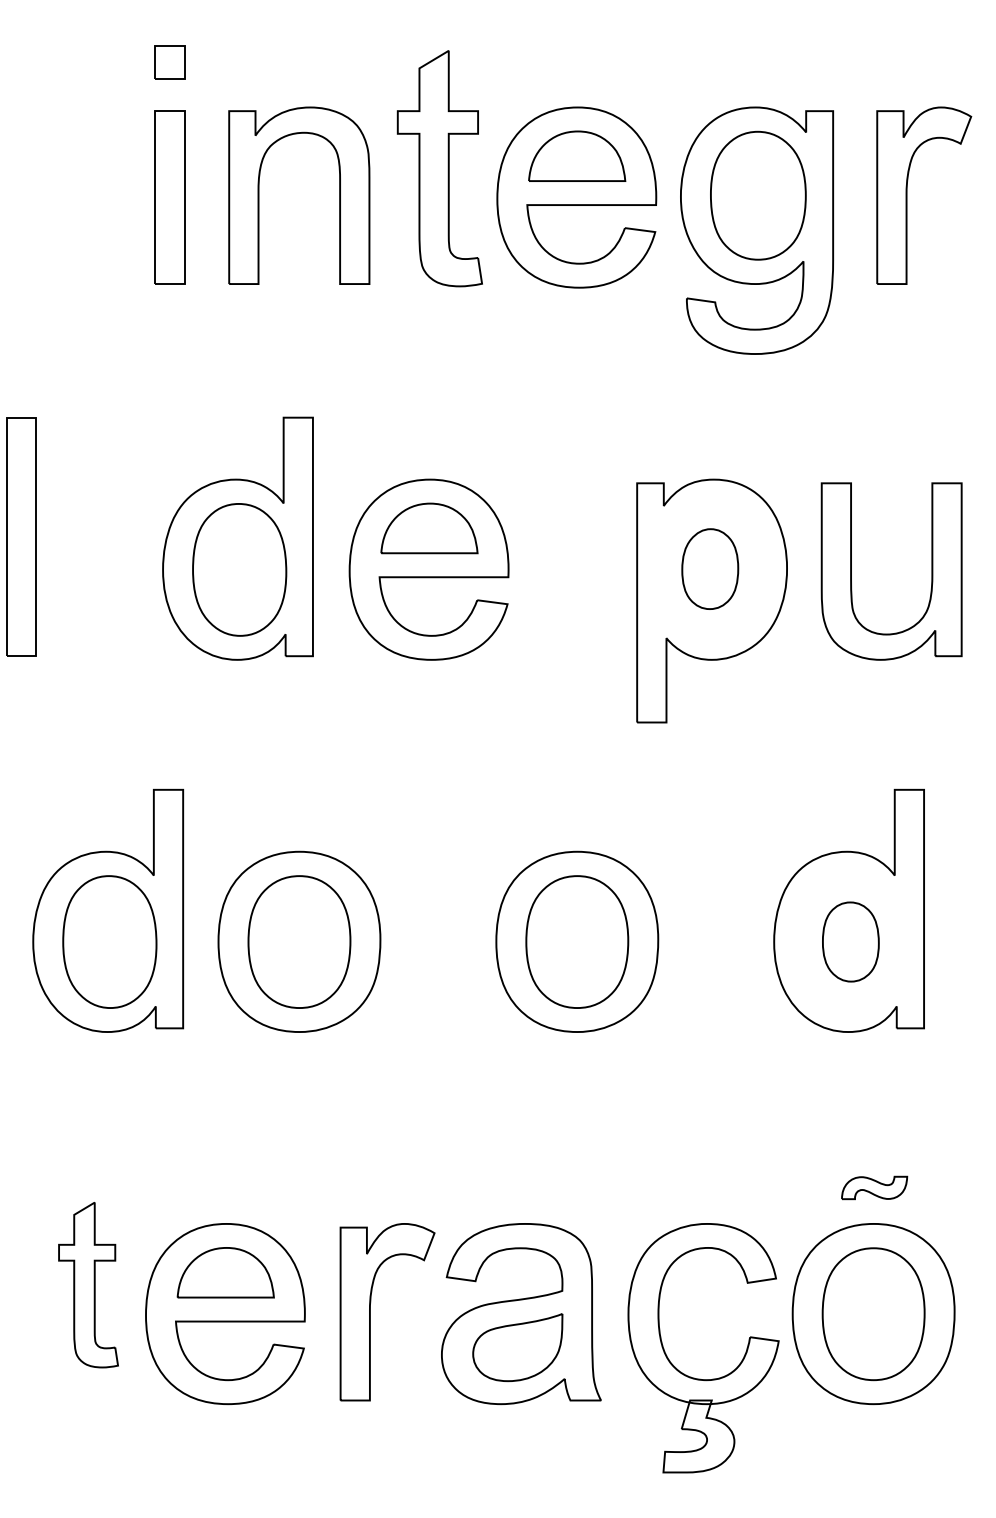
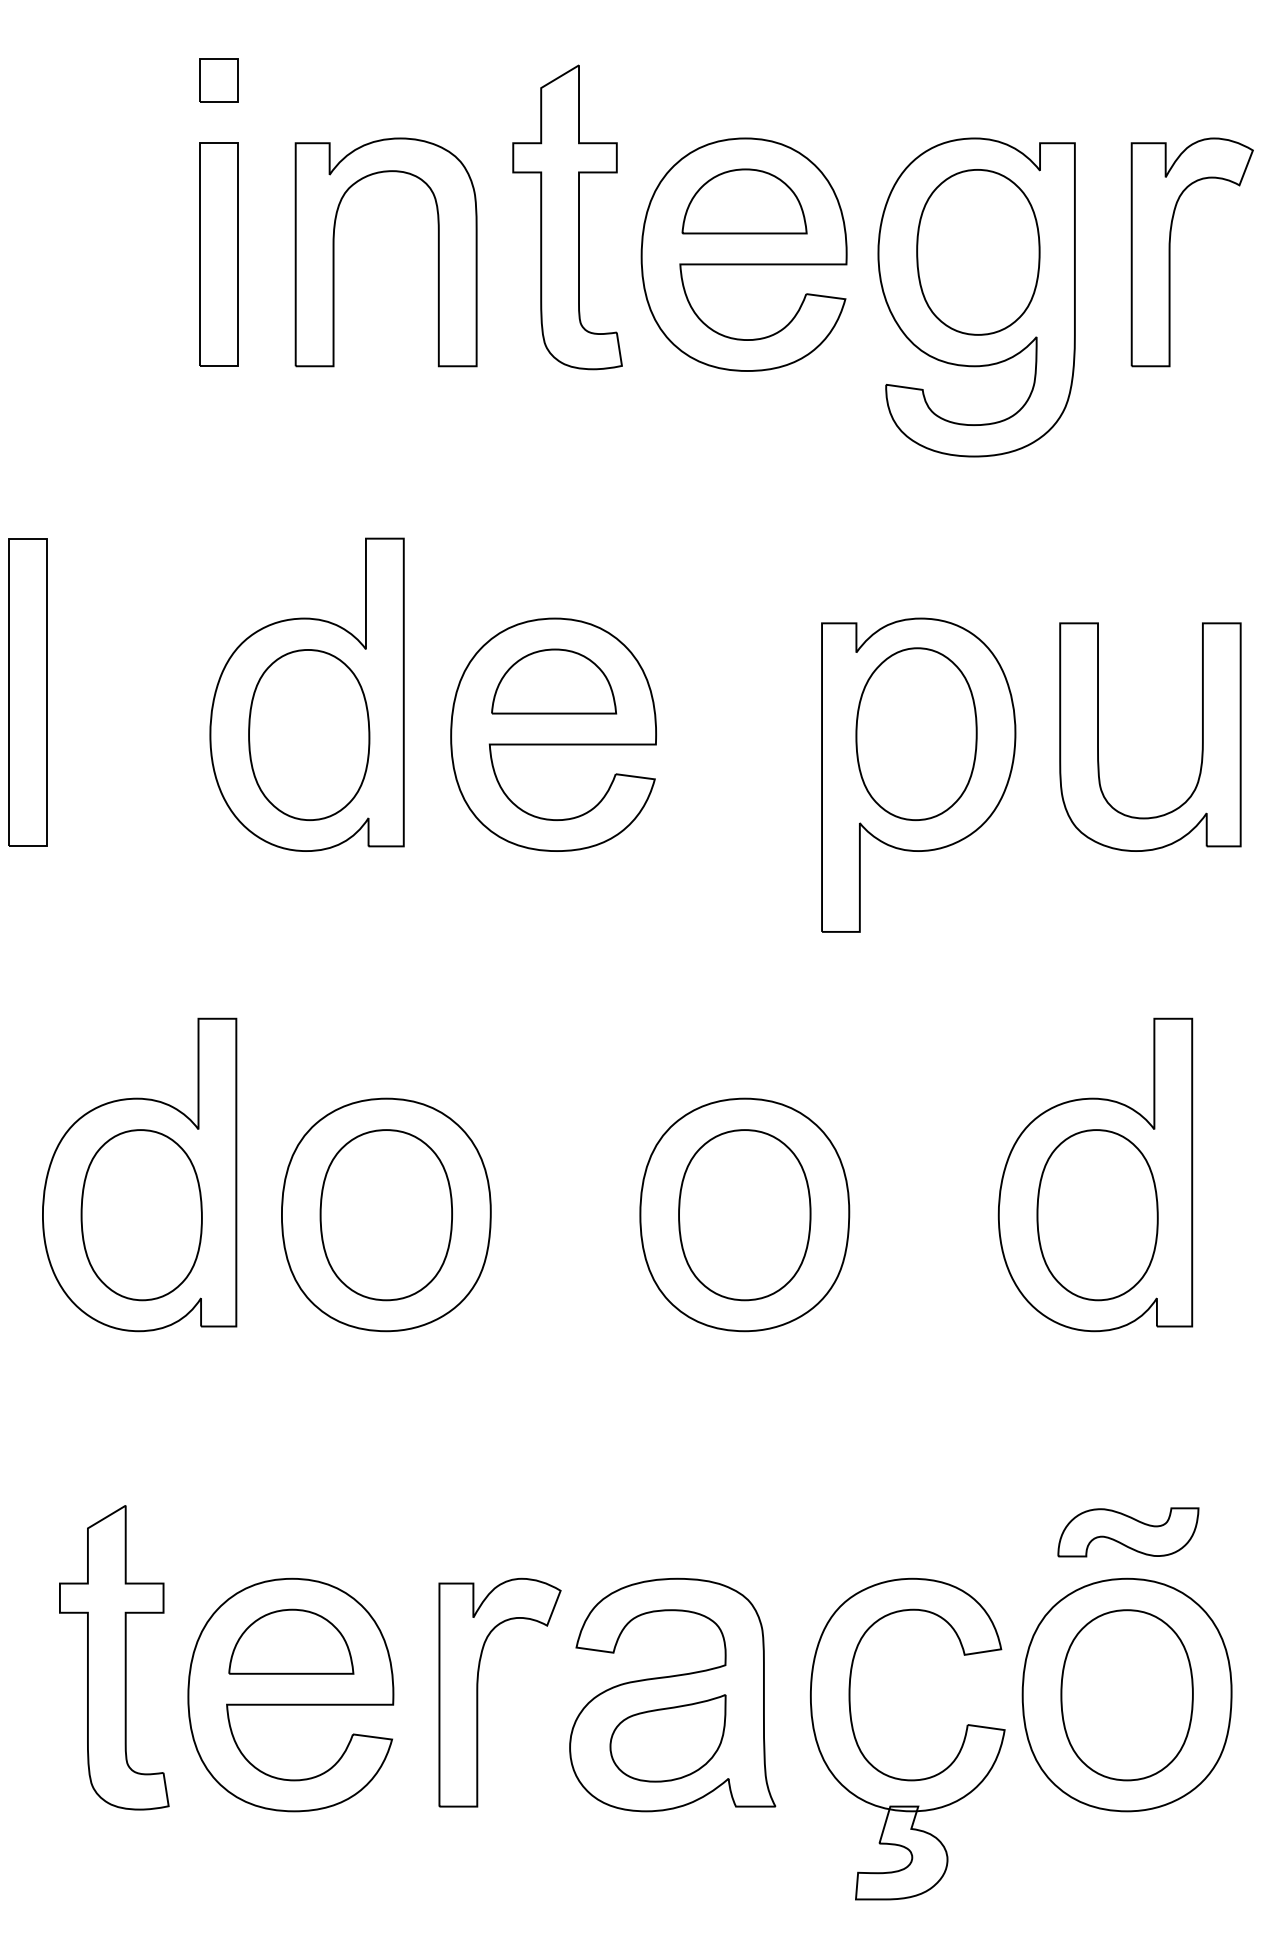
part: (709, 568) -> (915, 733), size x1.67
part: (850, 941) -> (1097, 1214), size x1.67
part: (874, 1187) -> (1128, 1531), size x1.67
part: (88, 1284) -> (114, 1656), size x1.43

